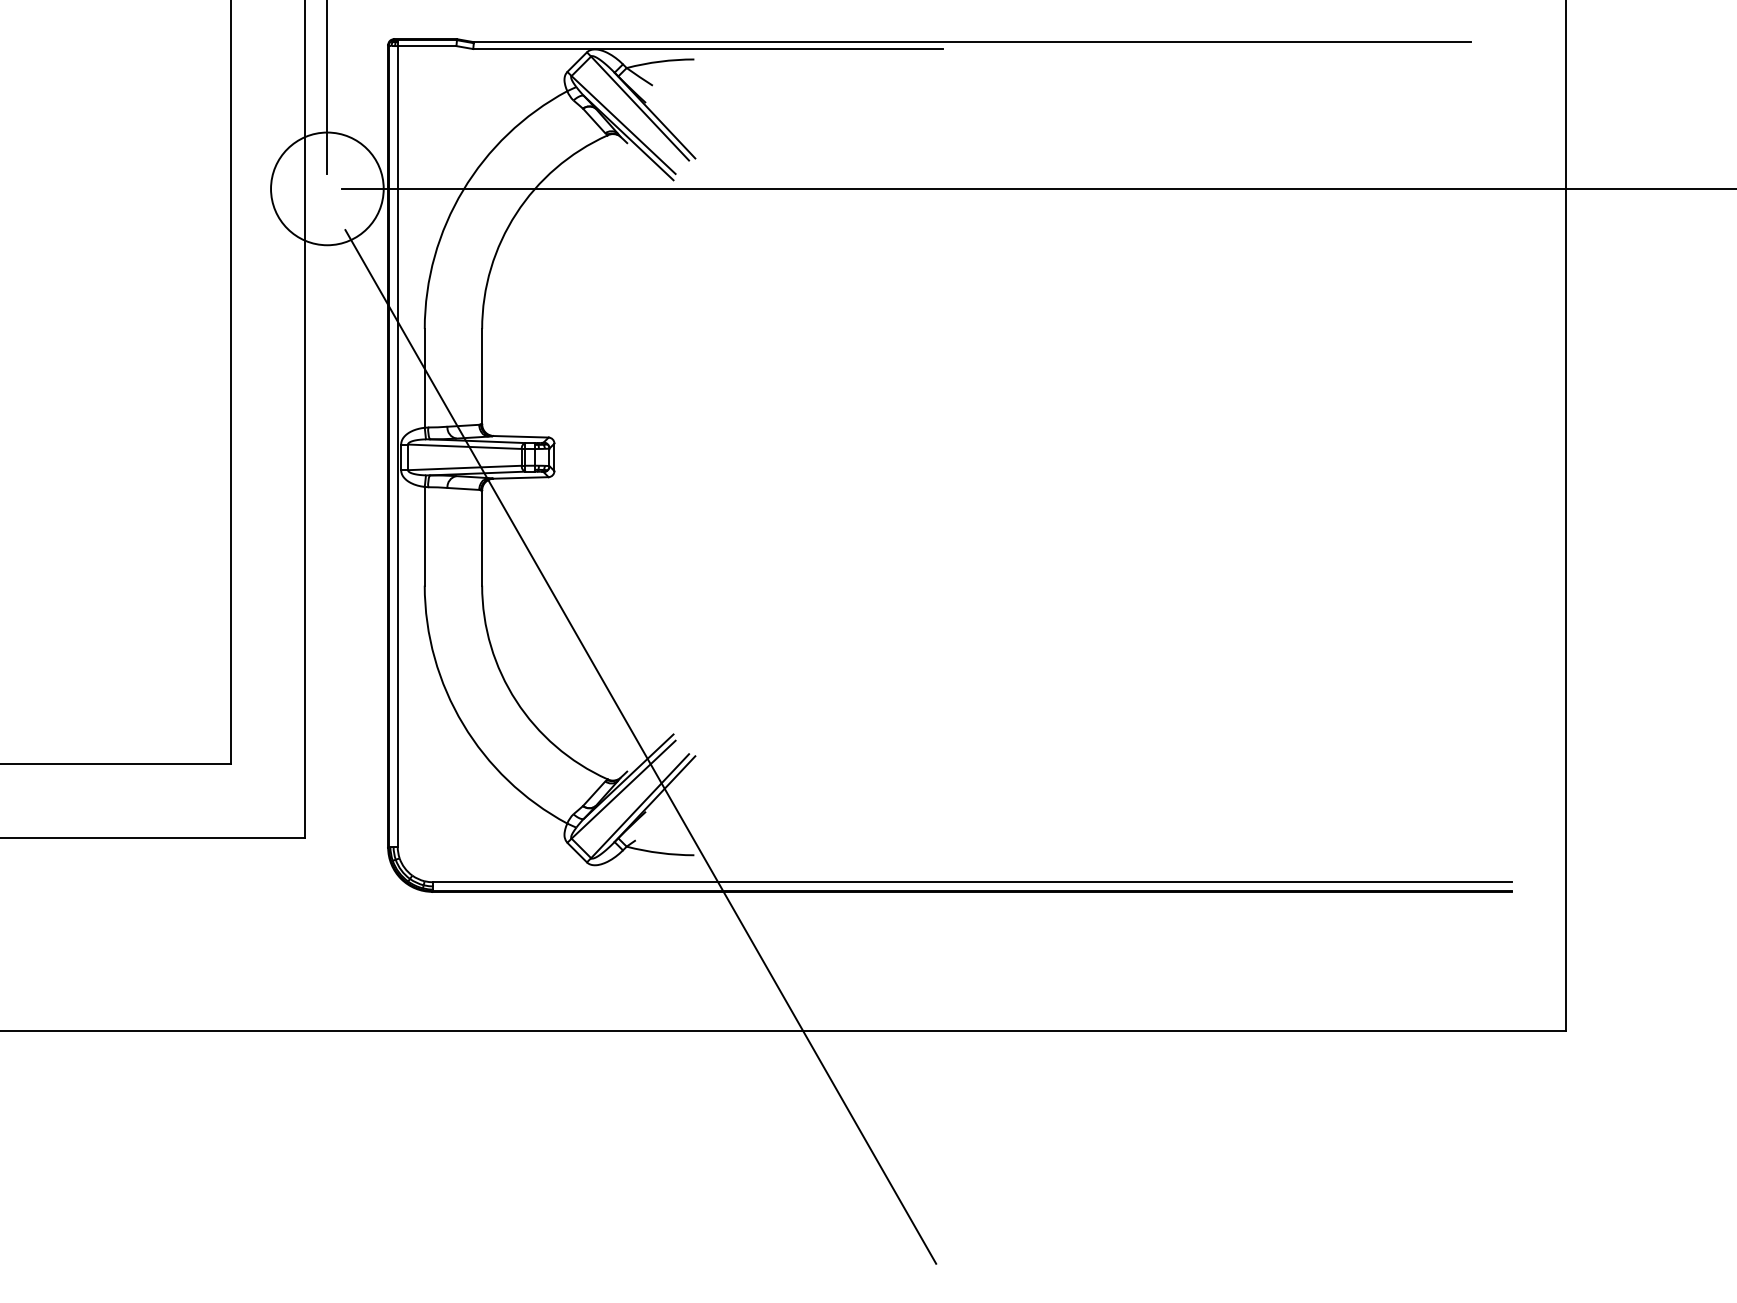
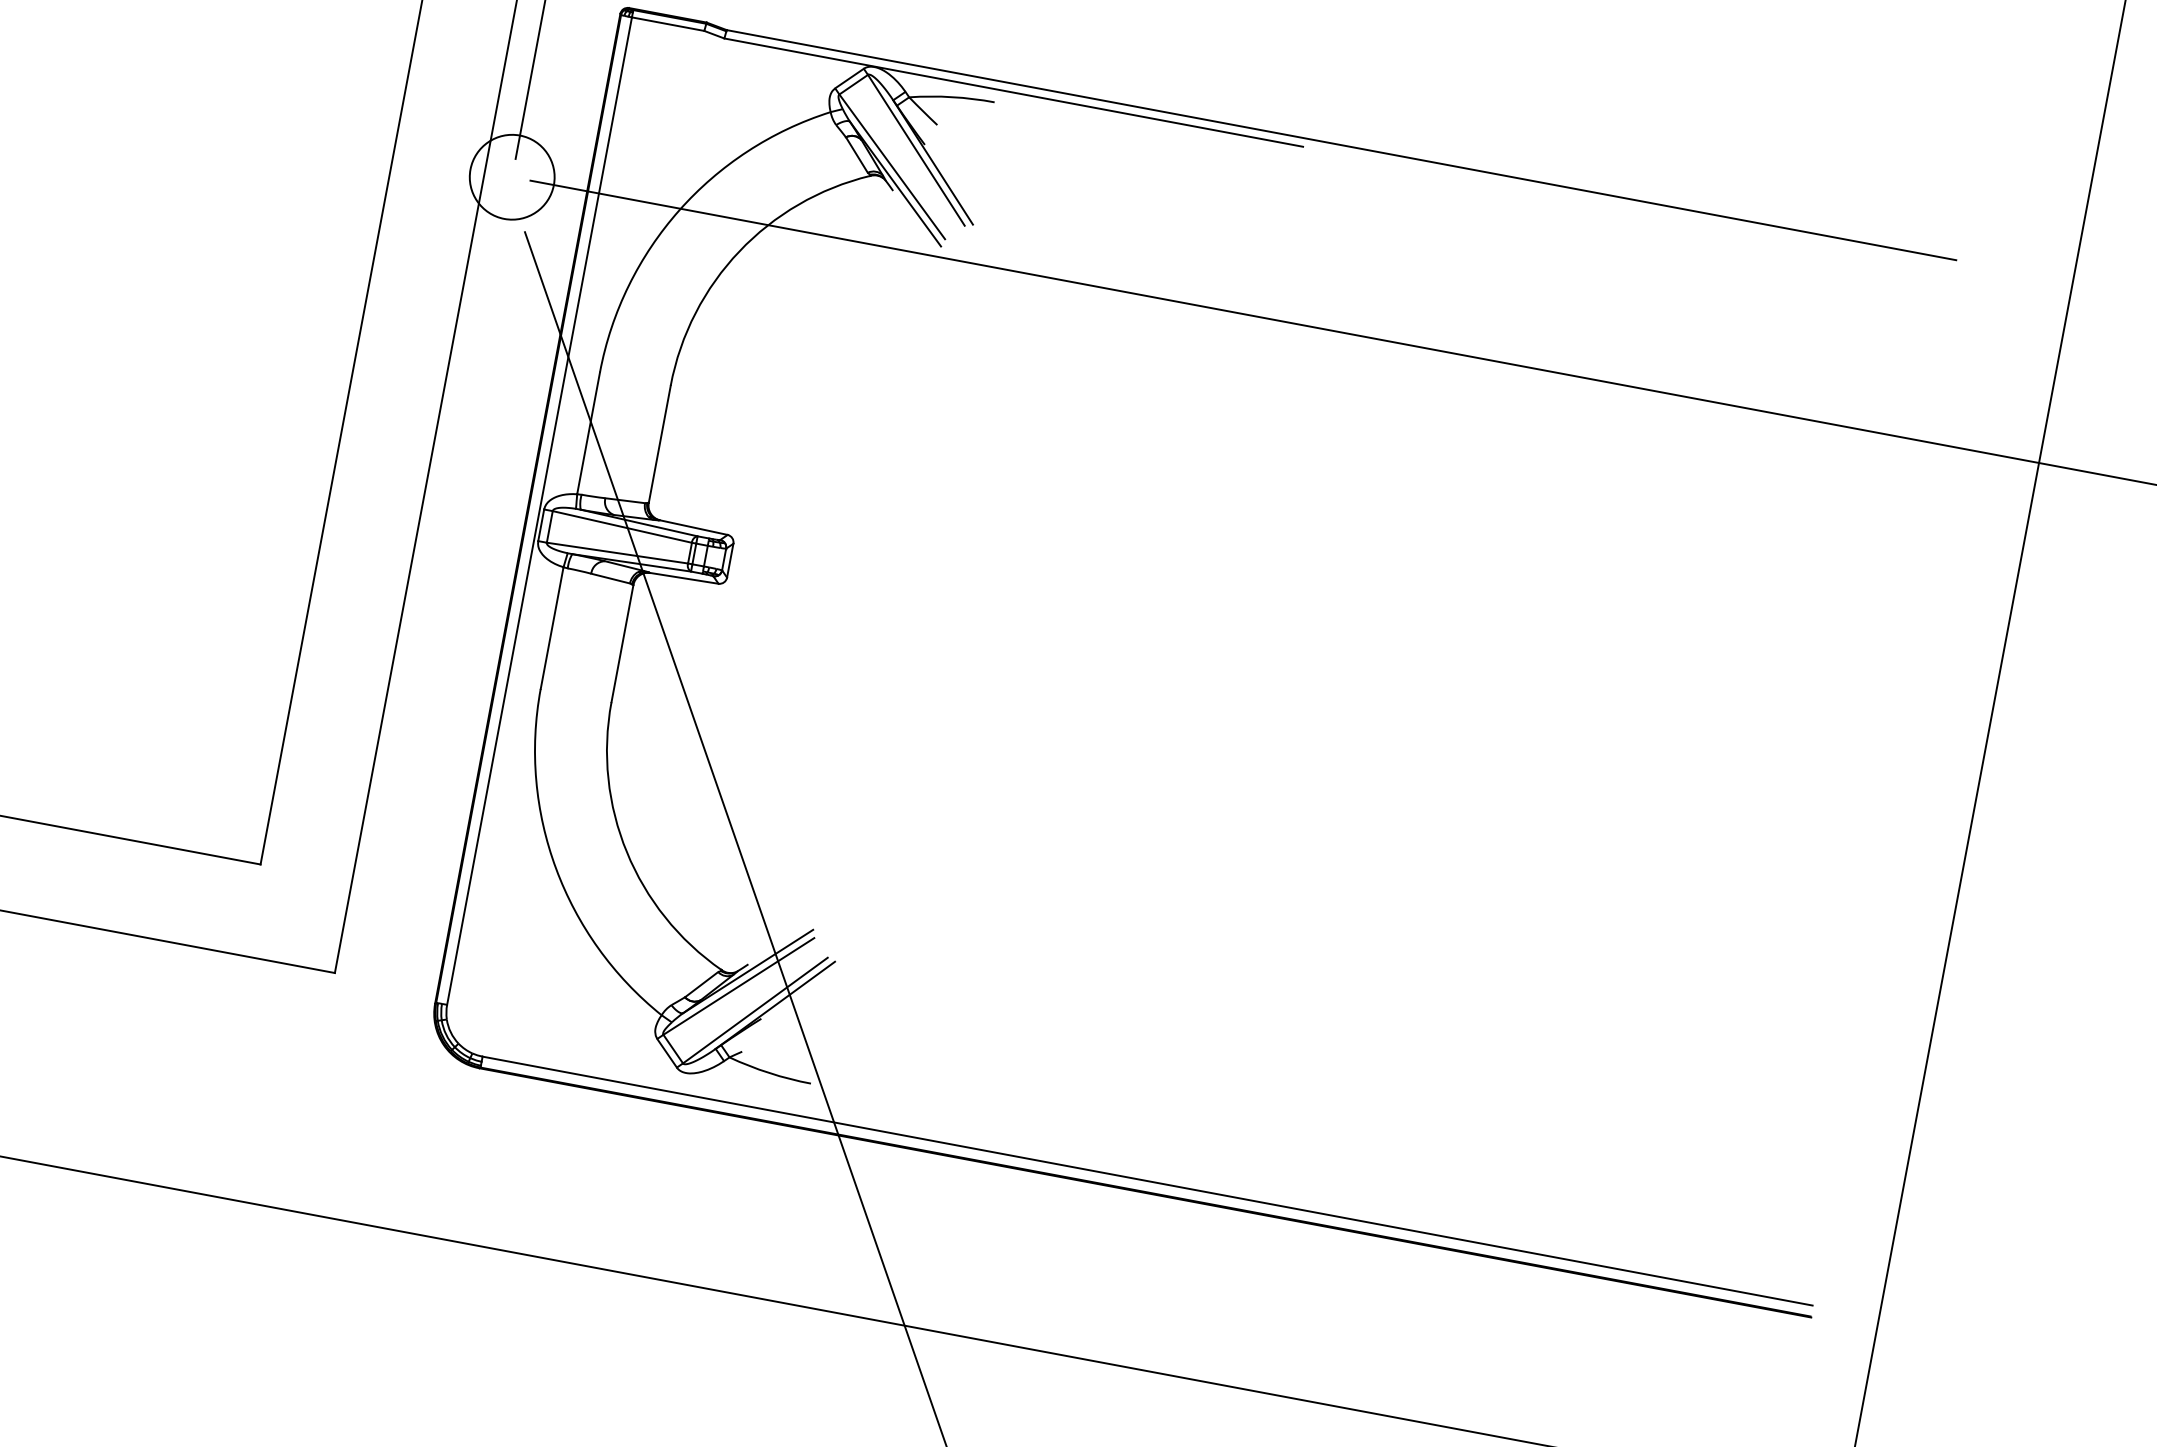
circle: (327, 188) -> (512, 176), size x0.6

